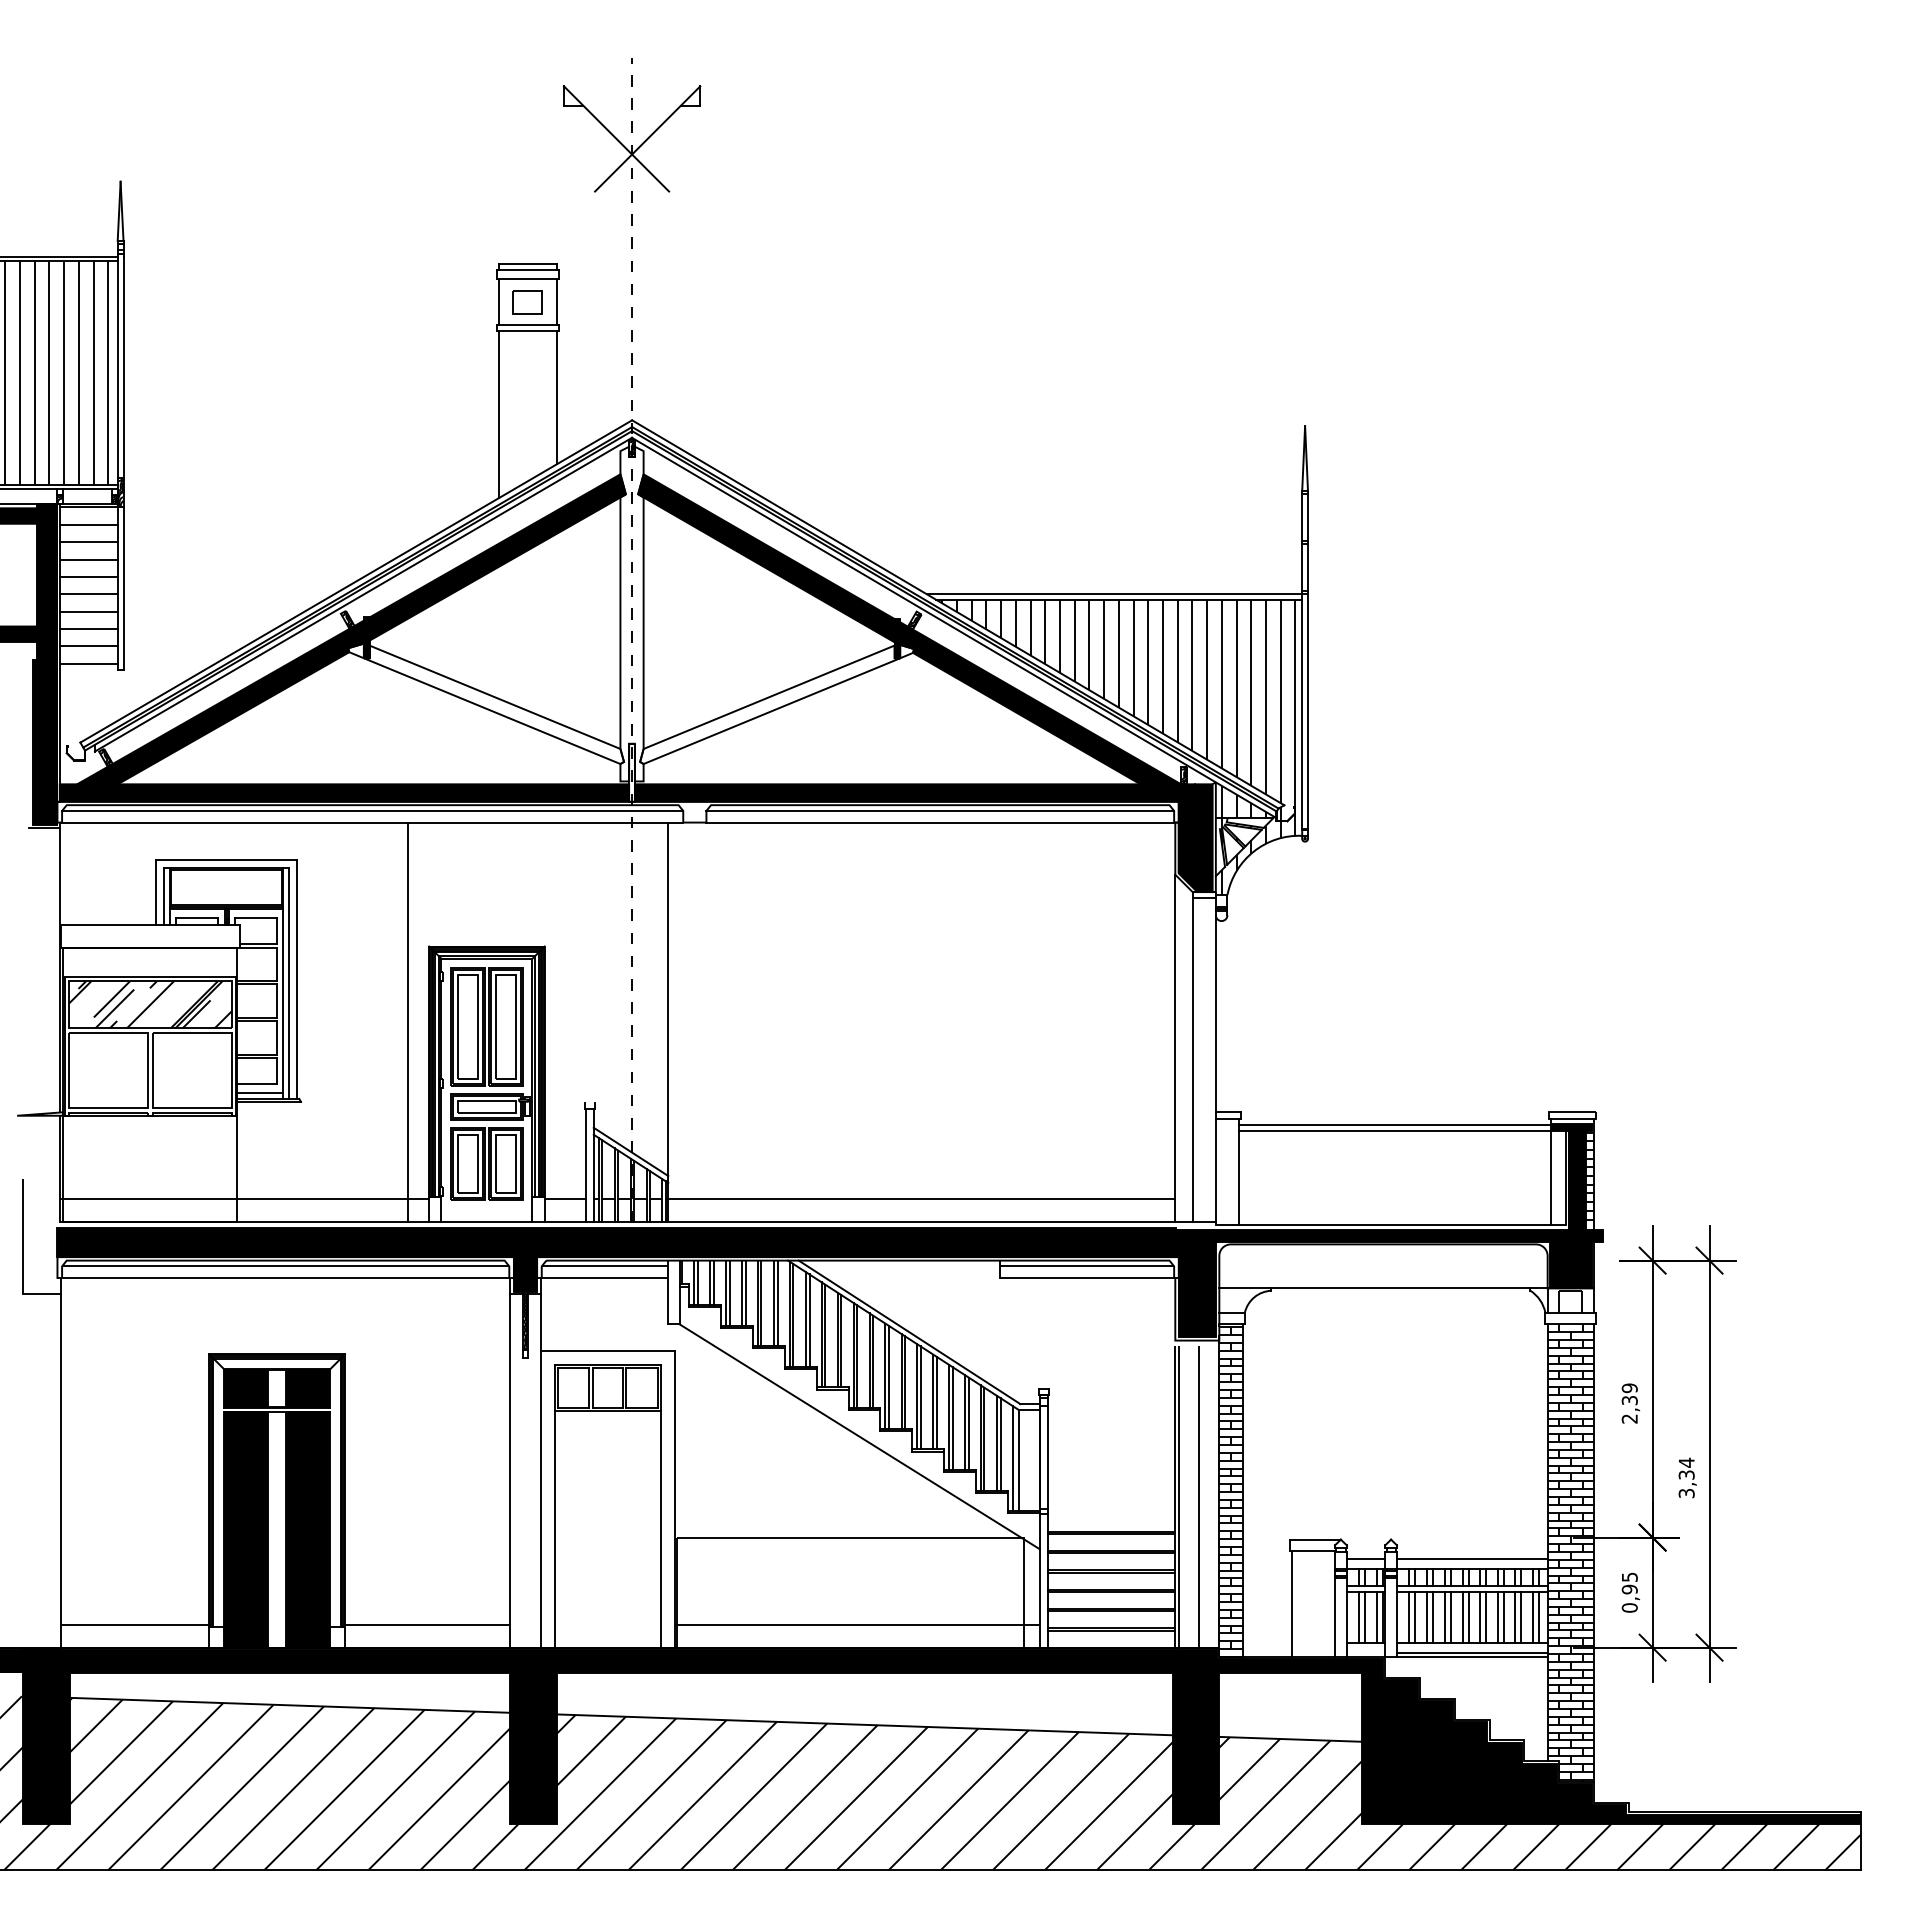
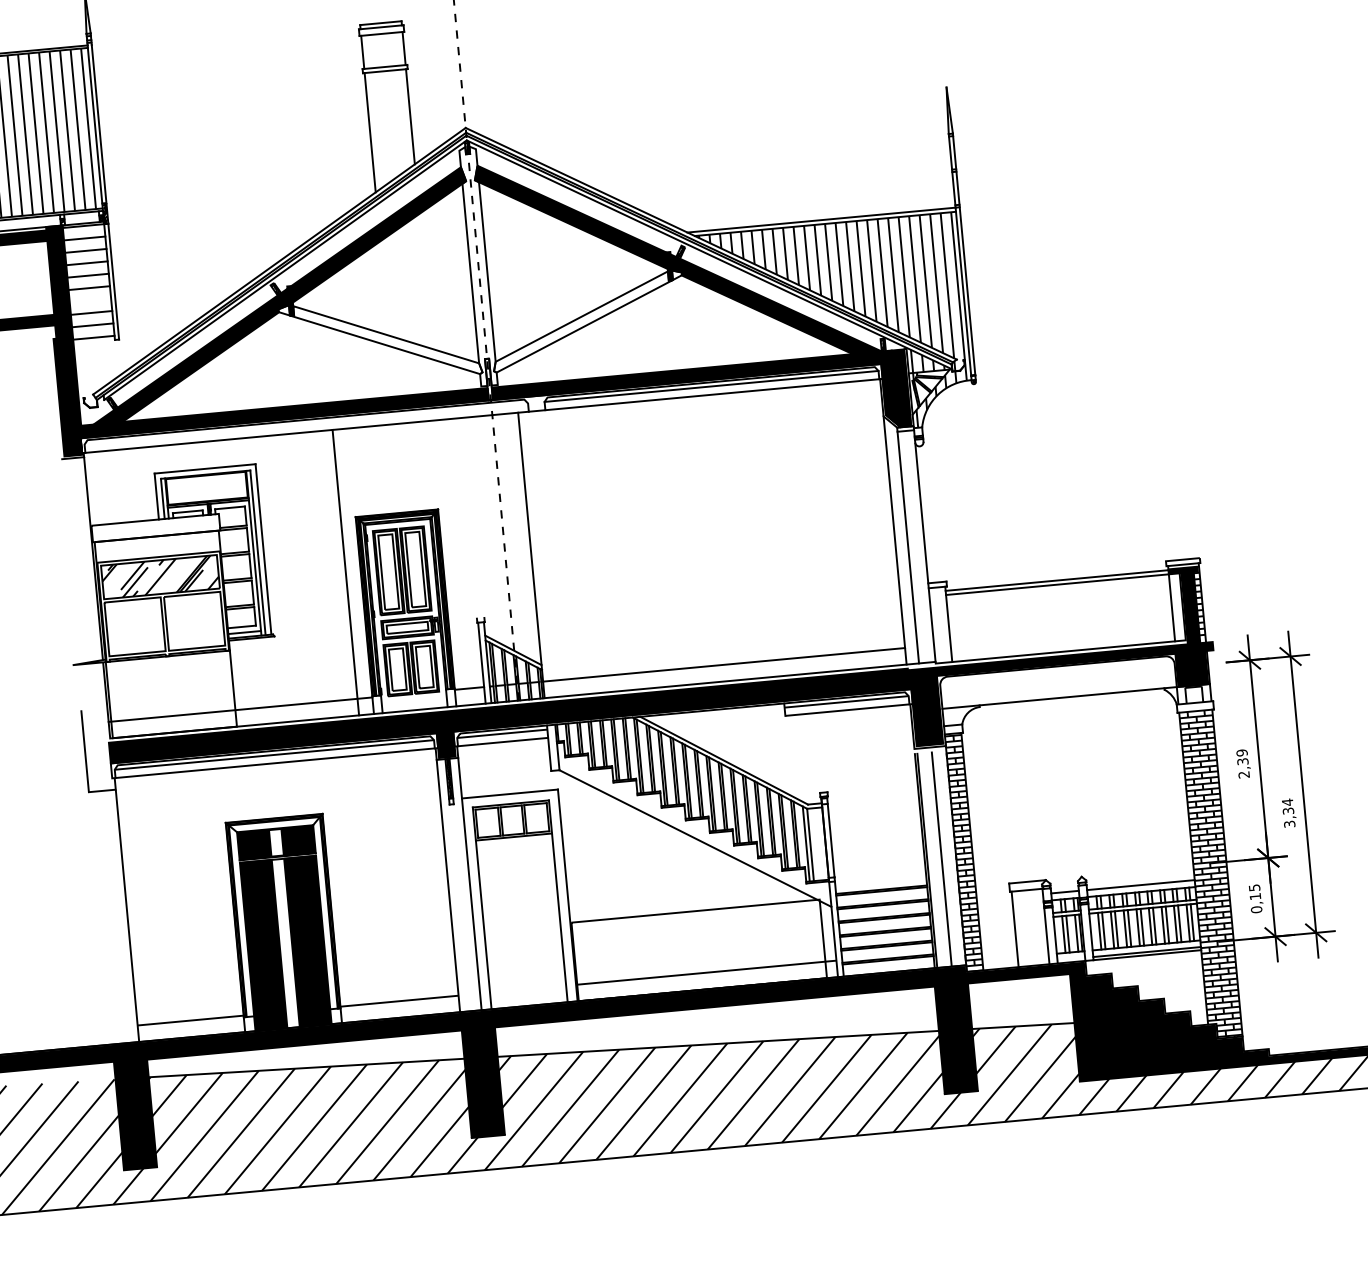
part: (527, 302) -> (383, 50), removed
line: (88, 611) -> (90, 300), removed
line: (372, 810) -> (306, 423), removed
text: (1629, 1589) -> (1255, 896), 0,95 -> 0,15

